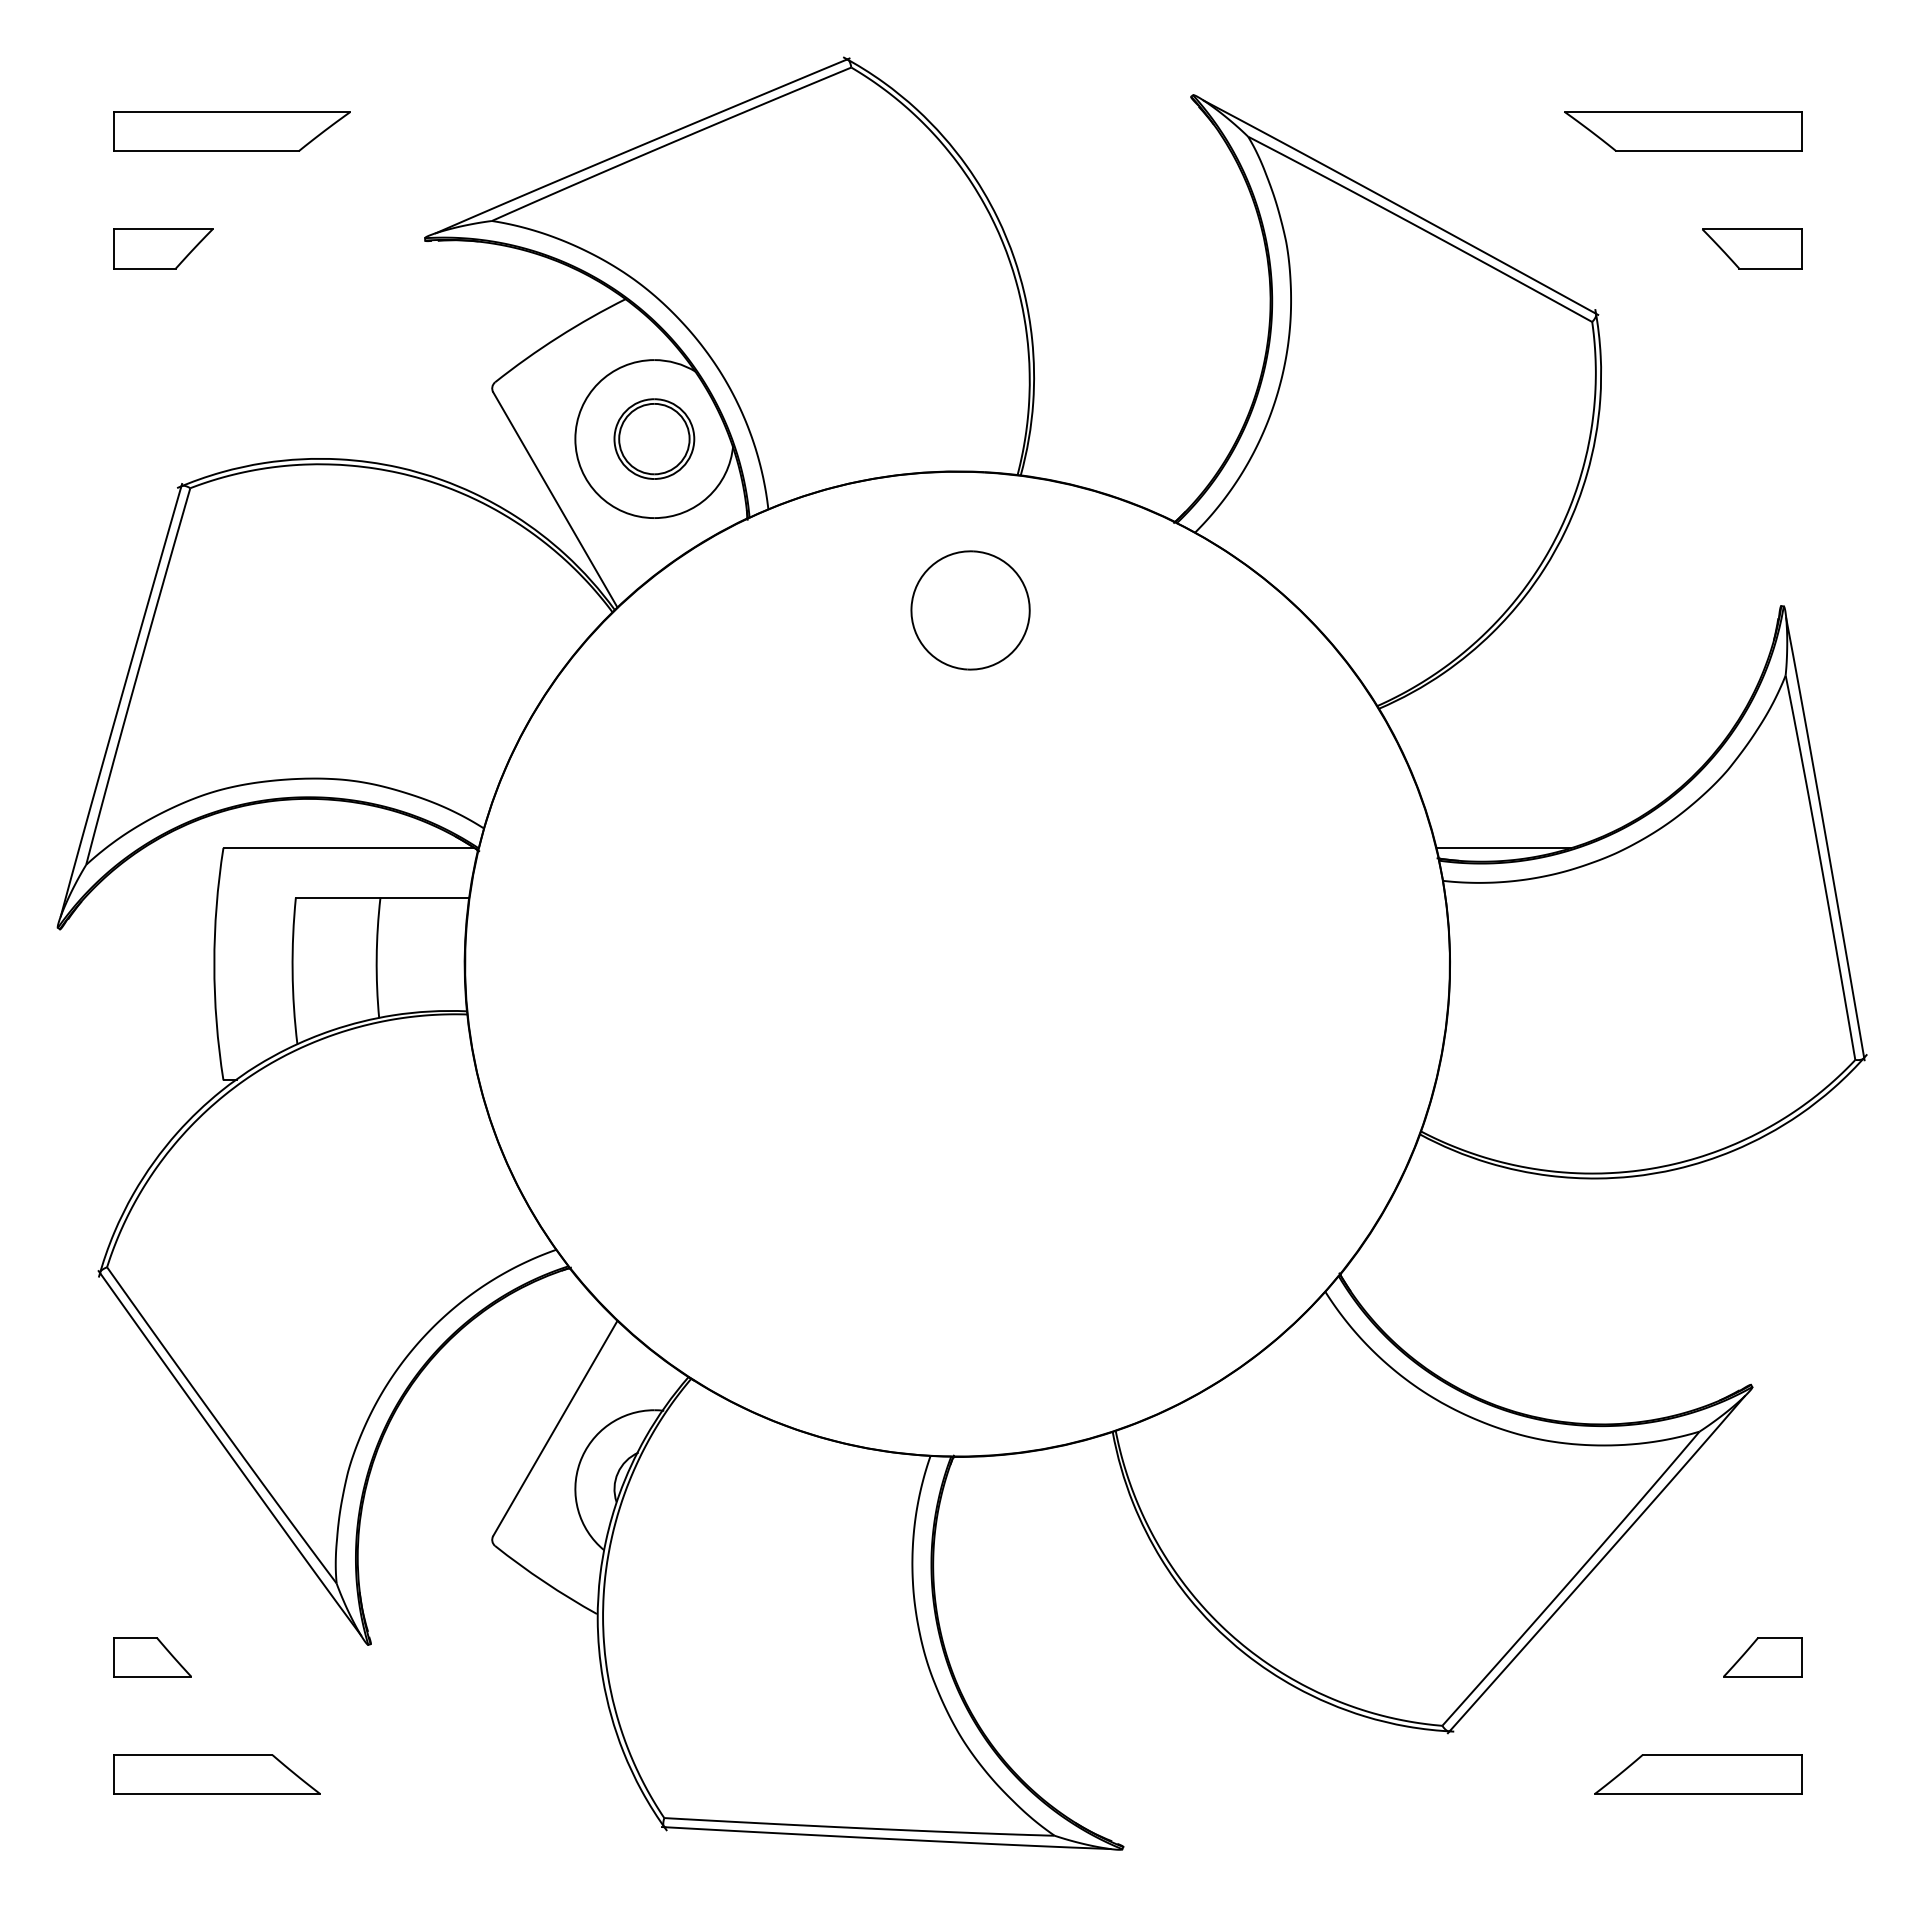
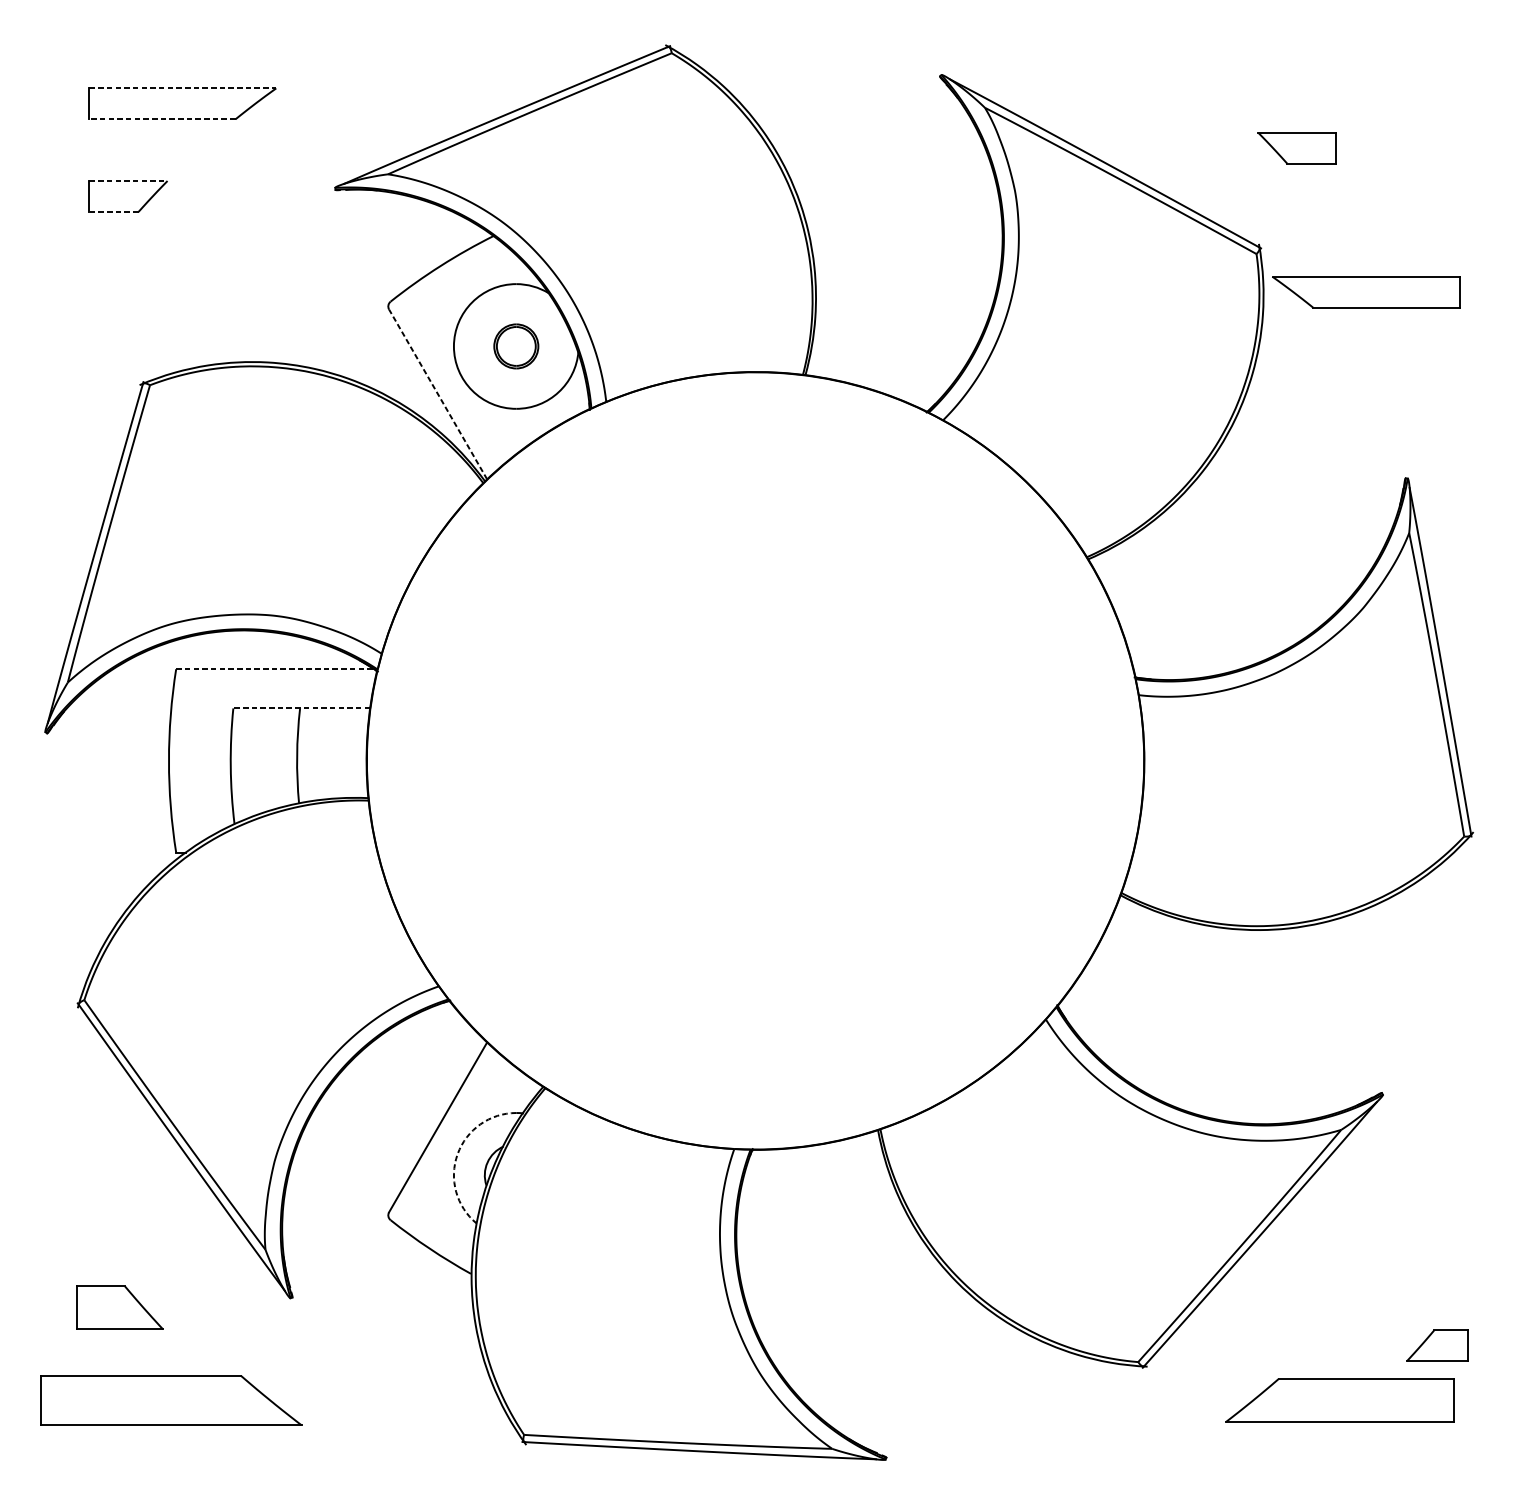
line: (232, 112) -> (183, 88), solid -> dashed
part: (1683, 131) -> (1366, 292), moved
line: (206, 151) -> (162, 119), solid -> dashed
line: (163, 229) -> (128, 181), solid -> dashed
part: (1752, 248) -> (1297, 147), moved
line: (144, 268) -> (113, 211), solid -> dashed
part: (654, 438) -> (516, 346), size x0.7
line: (555, 499) -> (438, 394), solid -> dashed
part: (970, 610) -> (765, 481), removed
line: (349, 847) -> (275, 668), solid -> dashed
line: (1503, 847) -> (1186, 668), removed
line: (382, 897) -> (301, 708), solid -> dashed
arc: (580, 1462) -> (457, 1154), solid -> dashed
part: (152, 1657) -> (120, 1308), size x1.4
part: (1762, 1657) -> (1437, 1346), moved
part: (216, 1774) -> (170, 1400), size x1.6
part: (1698, 1774) -> (1340, 1400), size x1.4

